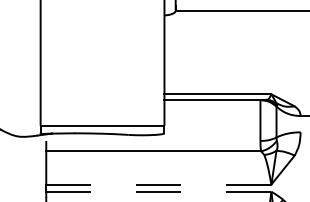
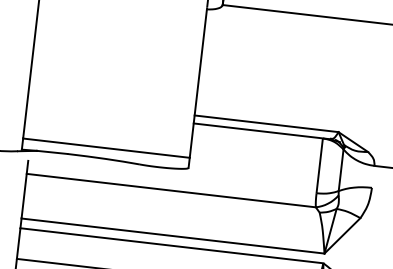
line: (158, 184) -> (172, 235), dashed -> solid
line: (158, 191) -> (171, 245), dashed -> solid

